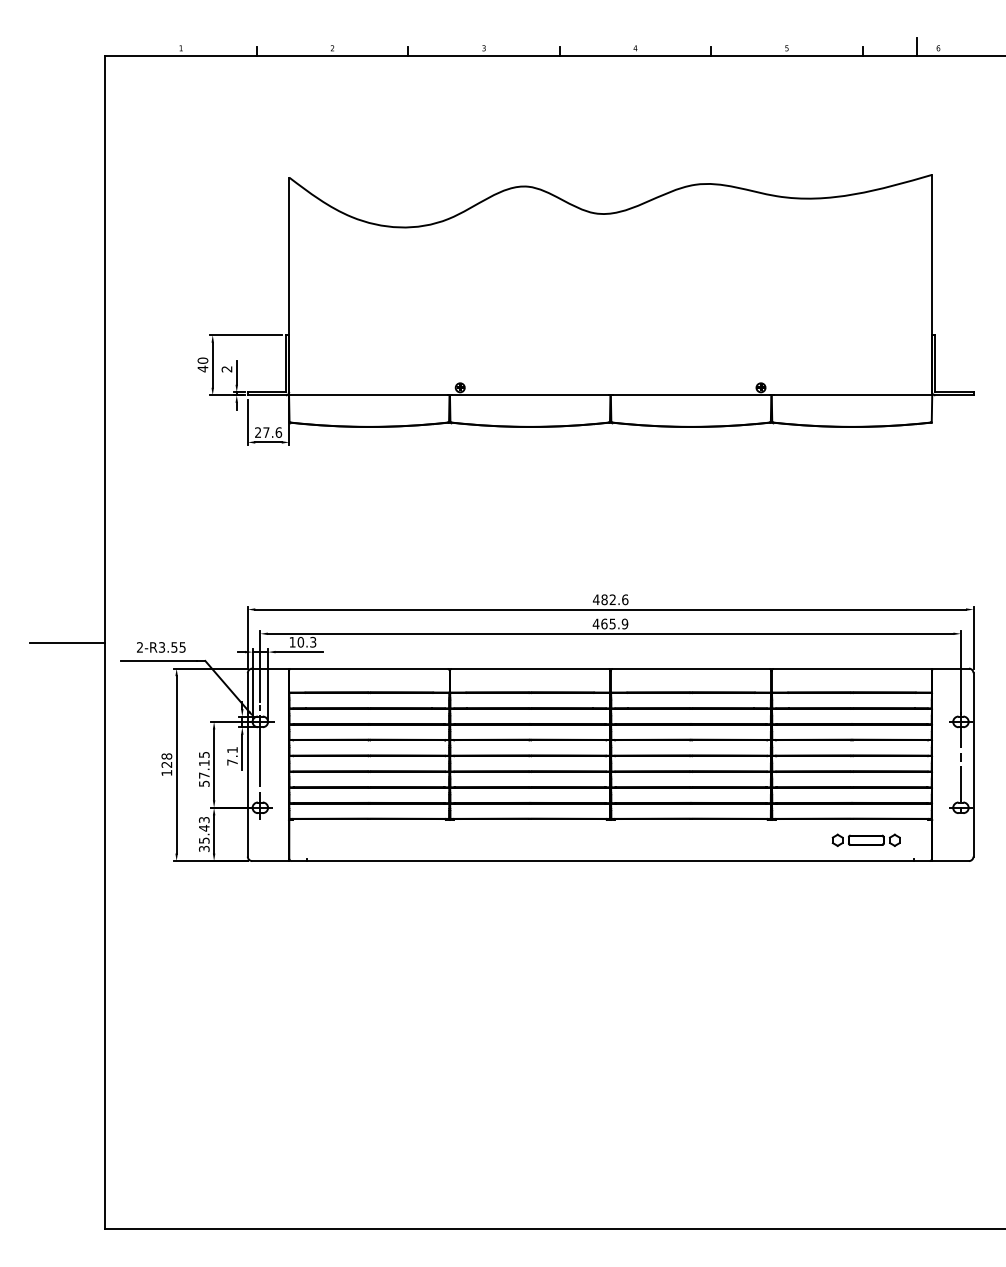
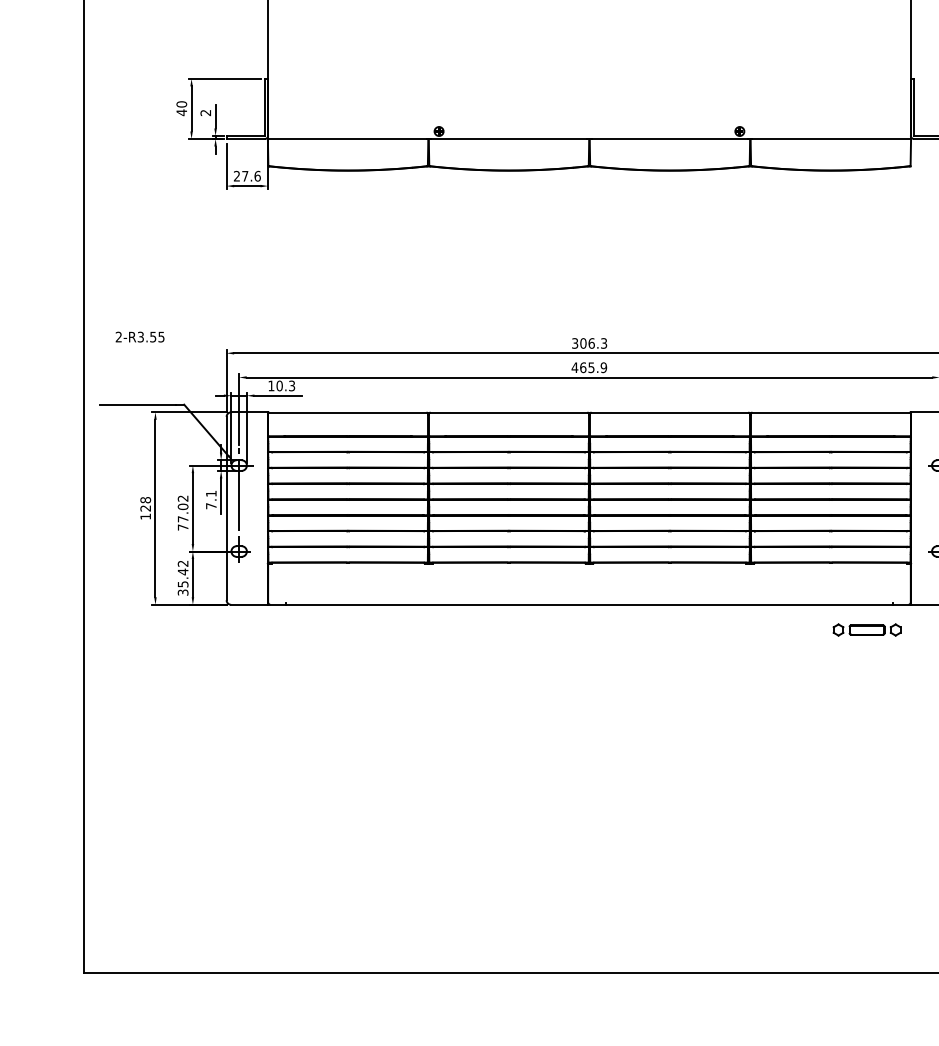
text: (610, 599) -> (589, 343), 482.6 -> 306.3
line: (67, 642) -> (46, 386), removed
text: (161, 647) -> (140, 337), moved
text: (203, 769) -> (182, 513), 57.15 -> 77.02
text: (204, 820) -> (183, 564), 35.43 -> 35.42
part: (865, 839) -> (866, 629), moved

